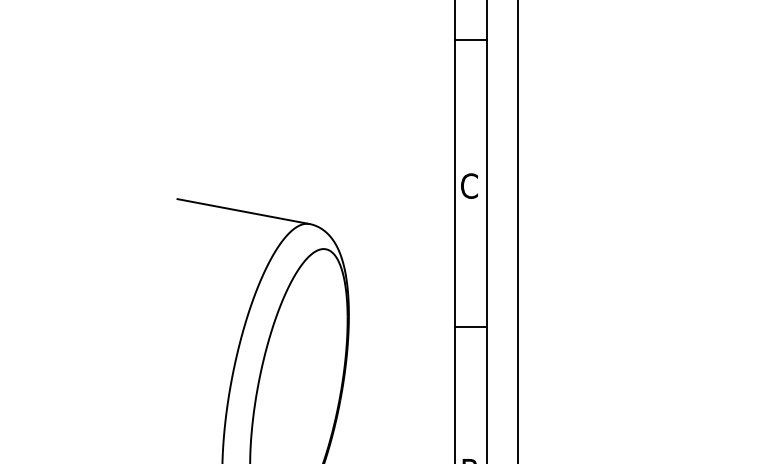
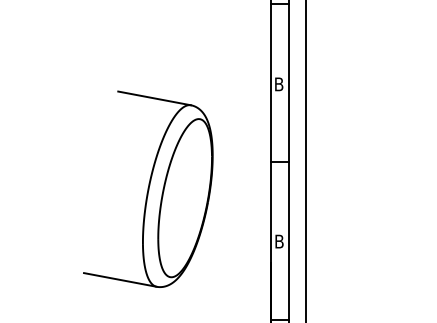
text: (468, 186) -> (278, 84), C -> B

